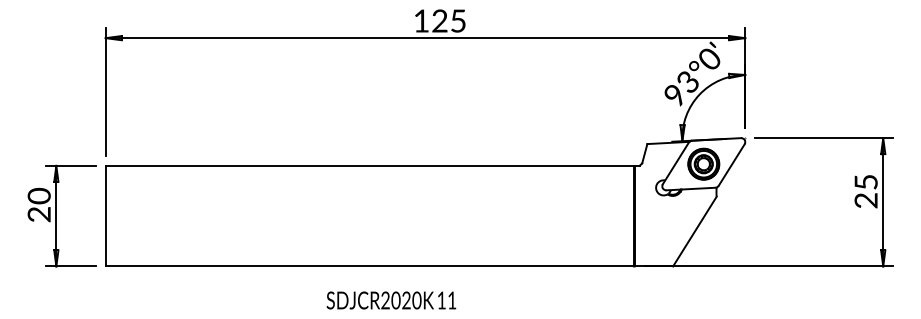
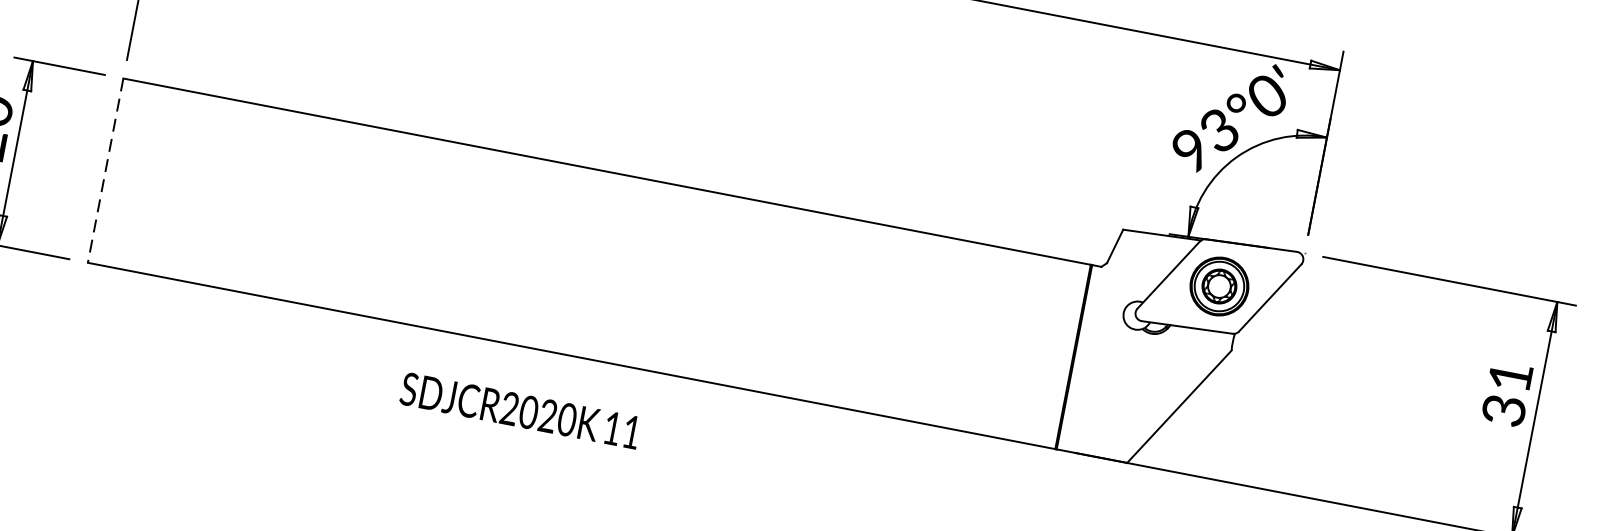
text: (865, 191) -> (1506, 393), 25 -> 31
line: (105, 216) -> (105, 171), solid -> dashed
text: (391, 300) -> (520, 410), moved

